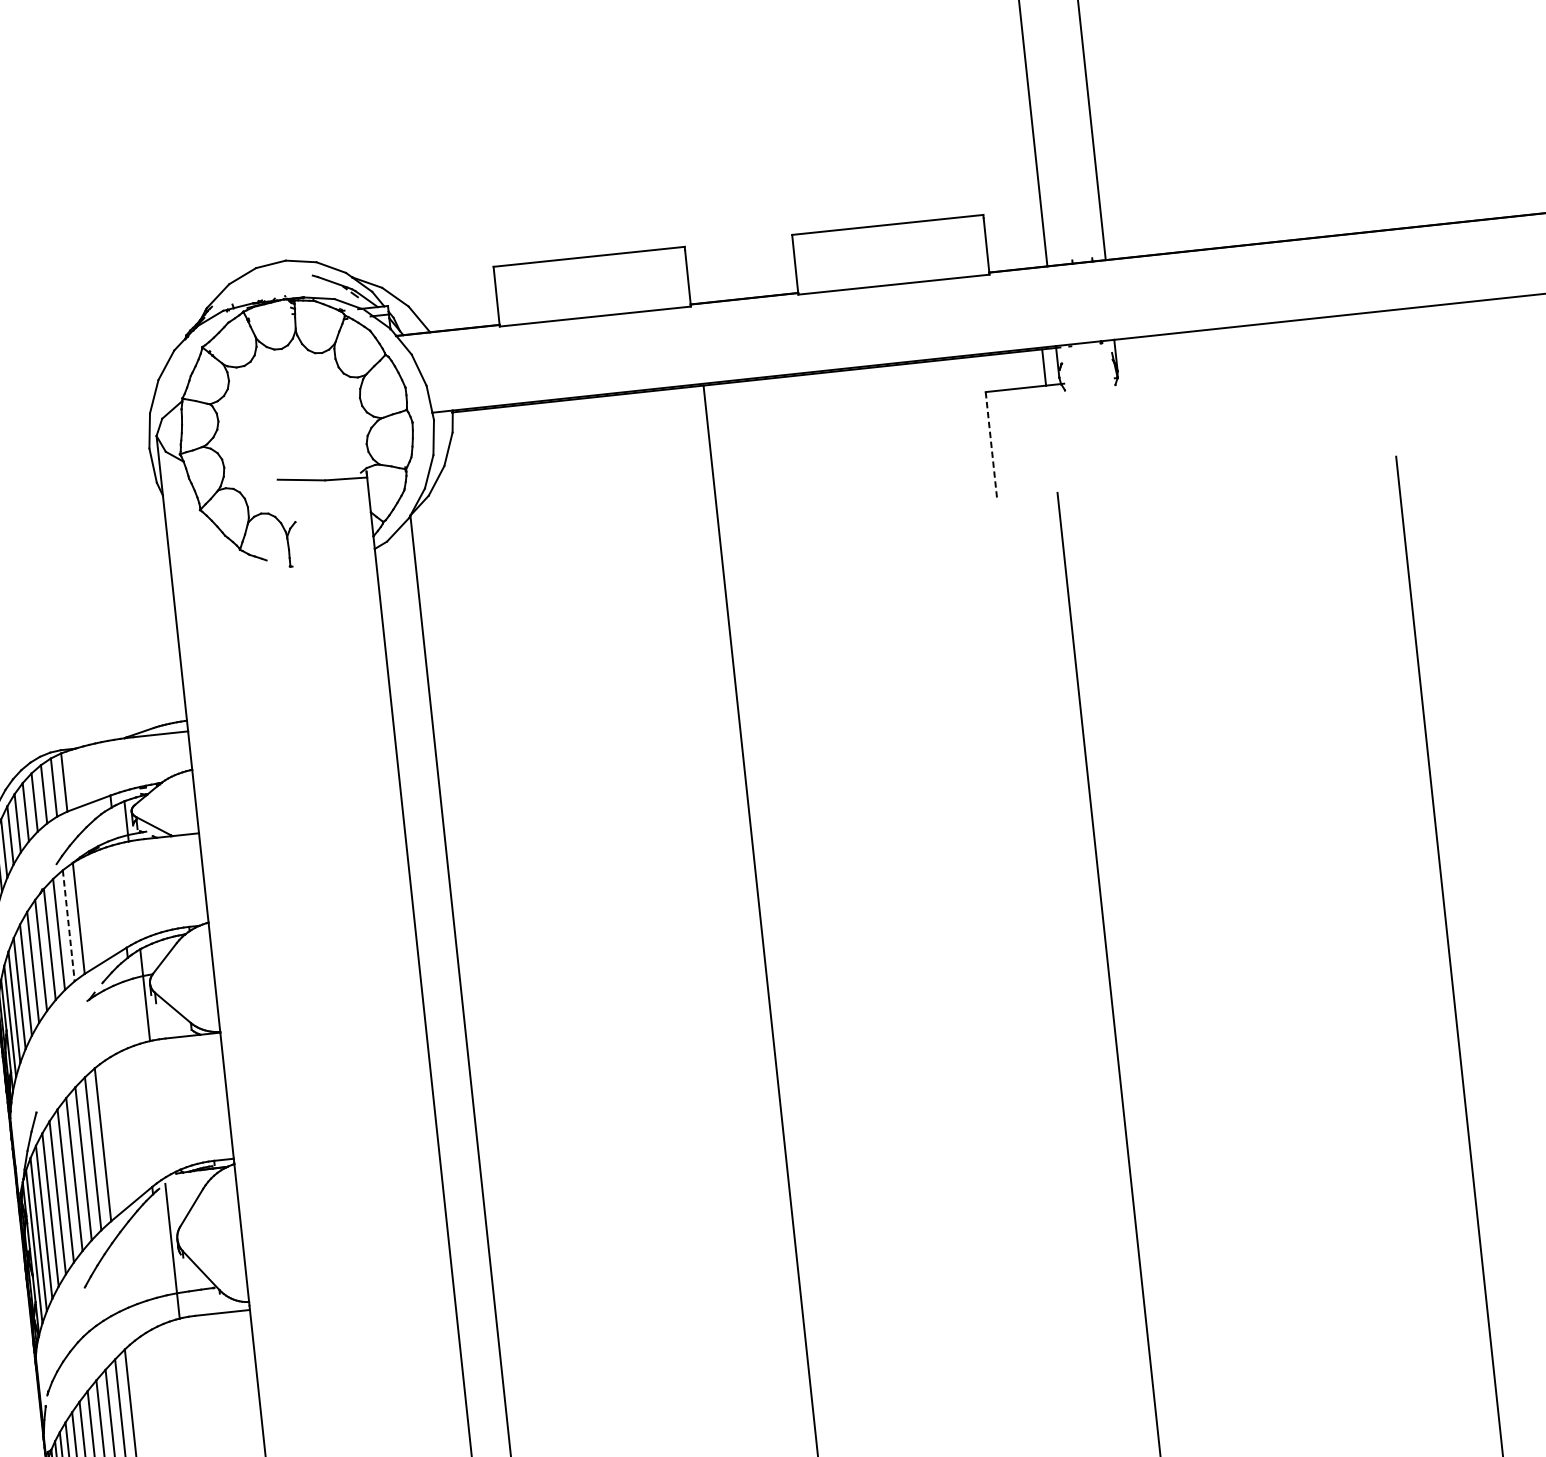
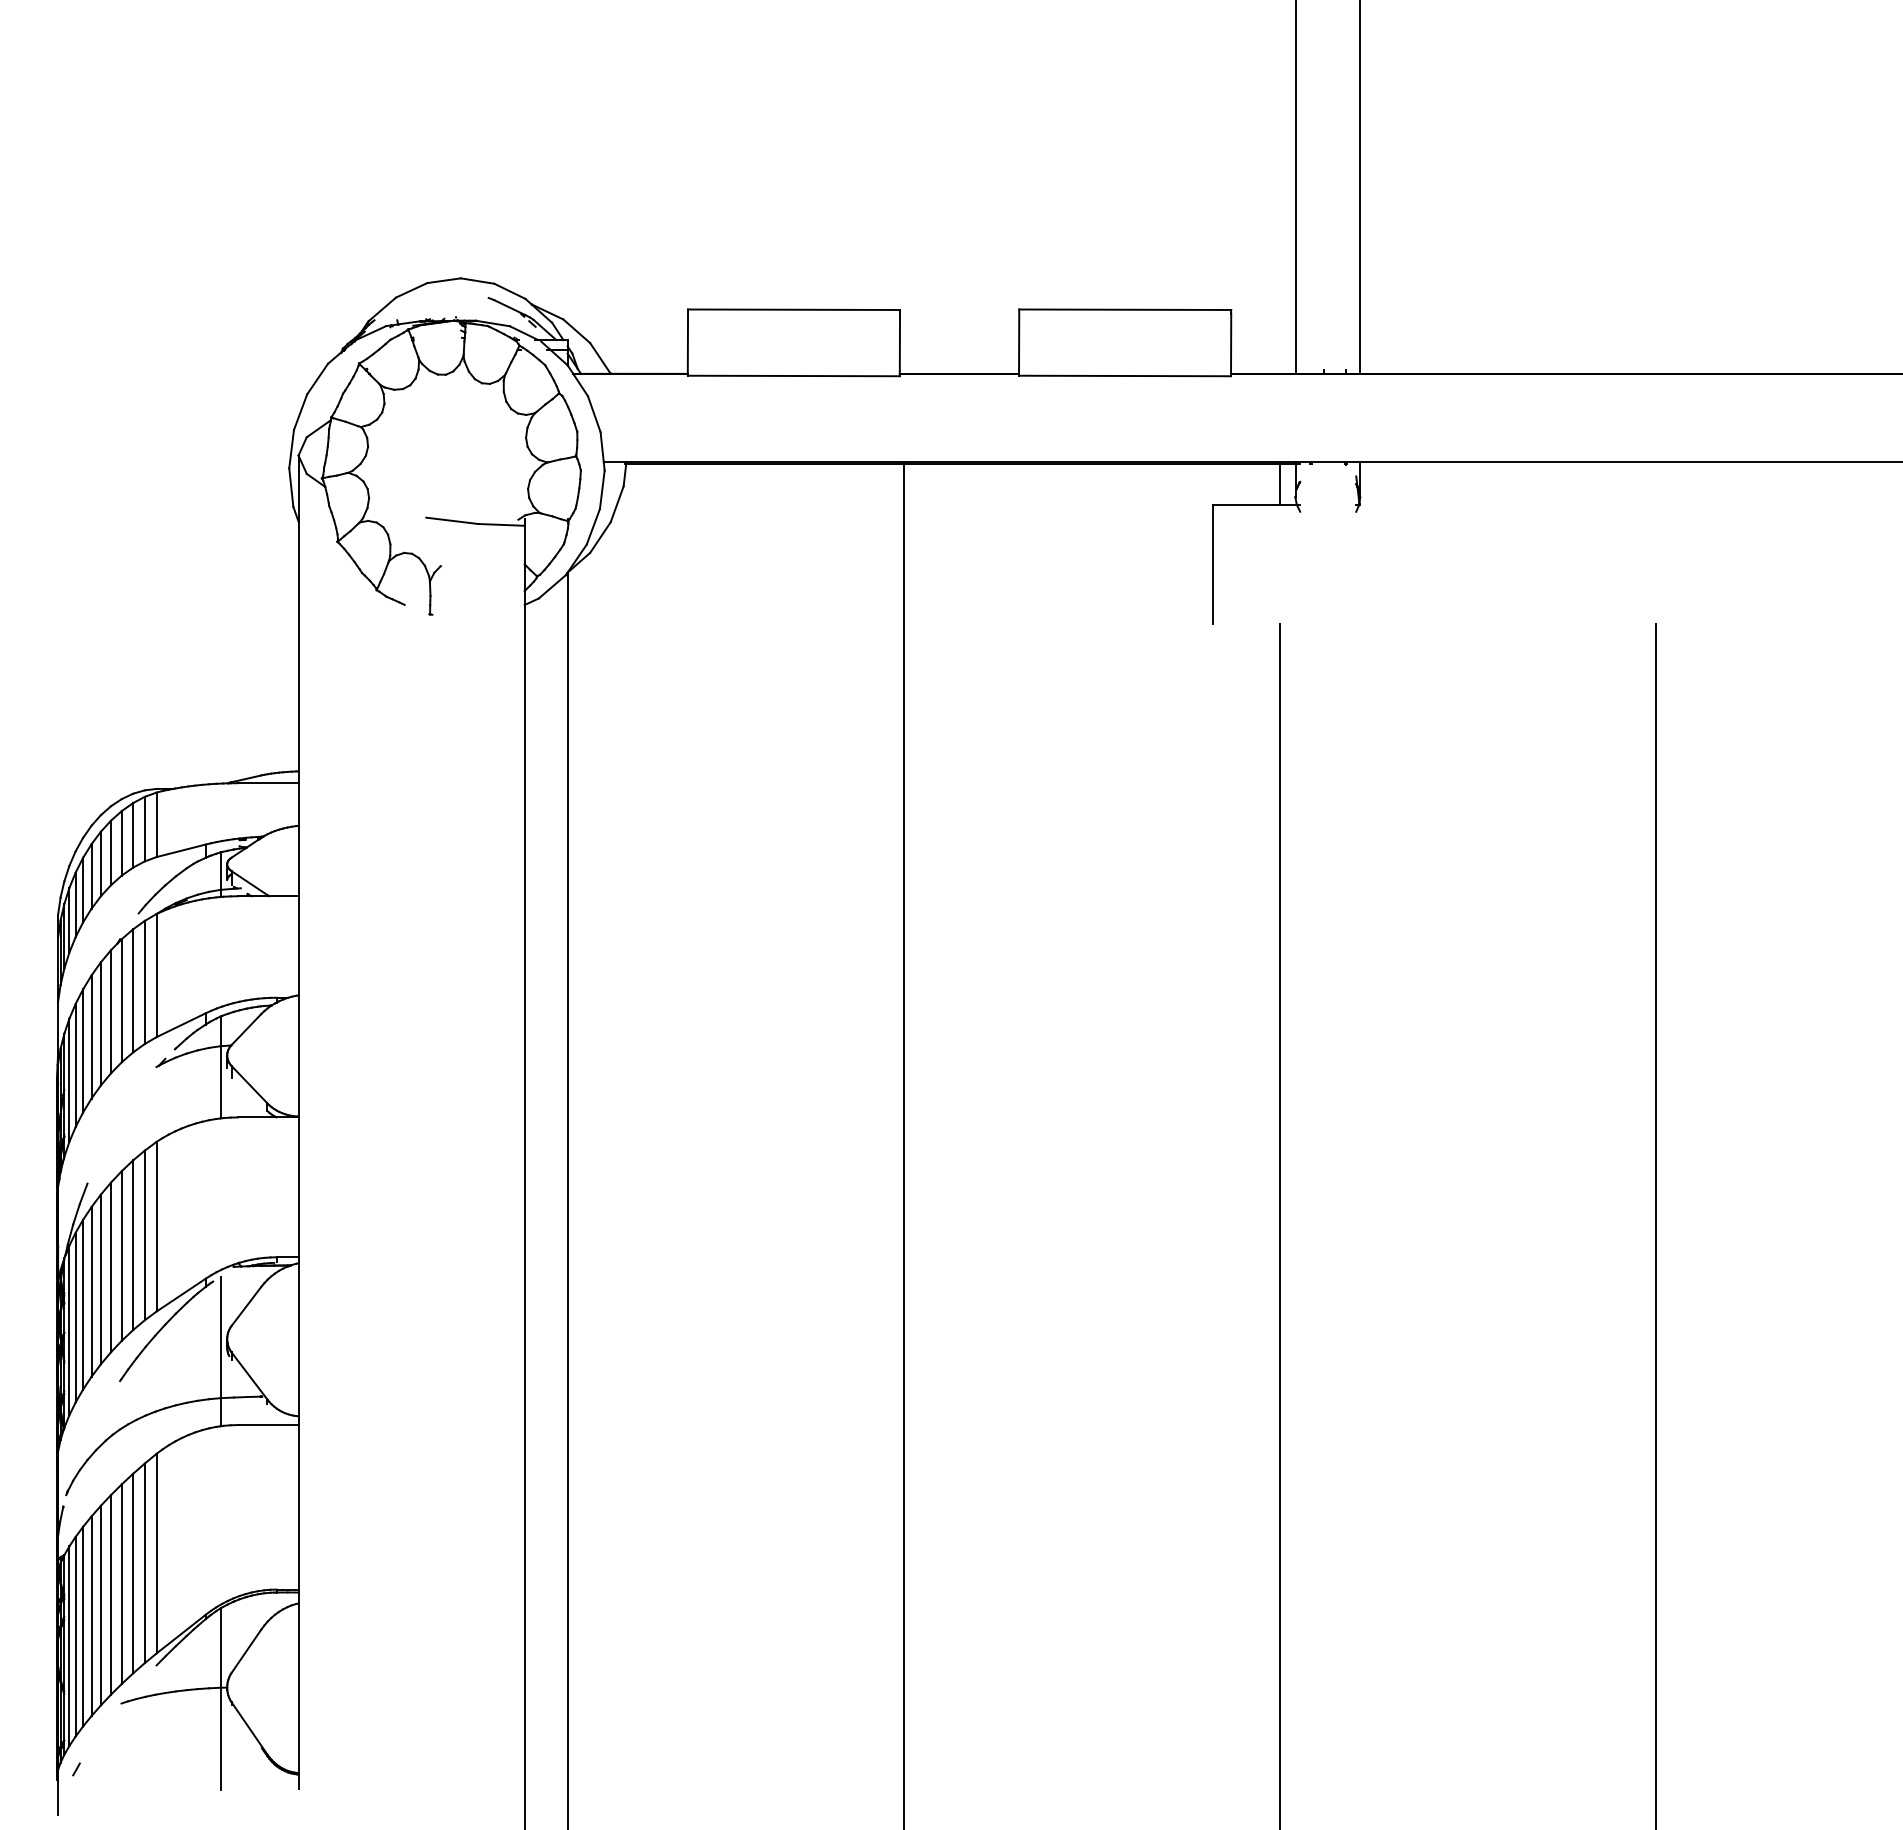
line: (991, 446) -> (1213, 564), dashed -> solid
line: (68, 925) -> (144, 982), dashed -> solid

